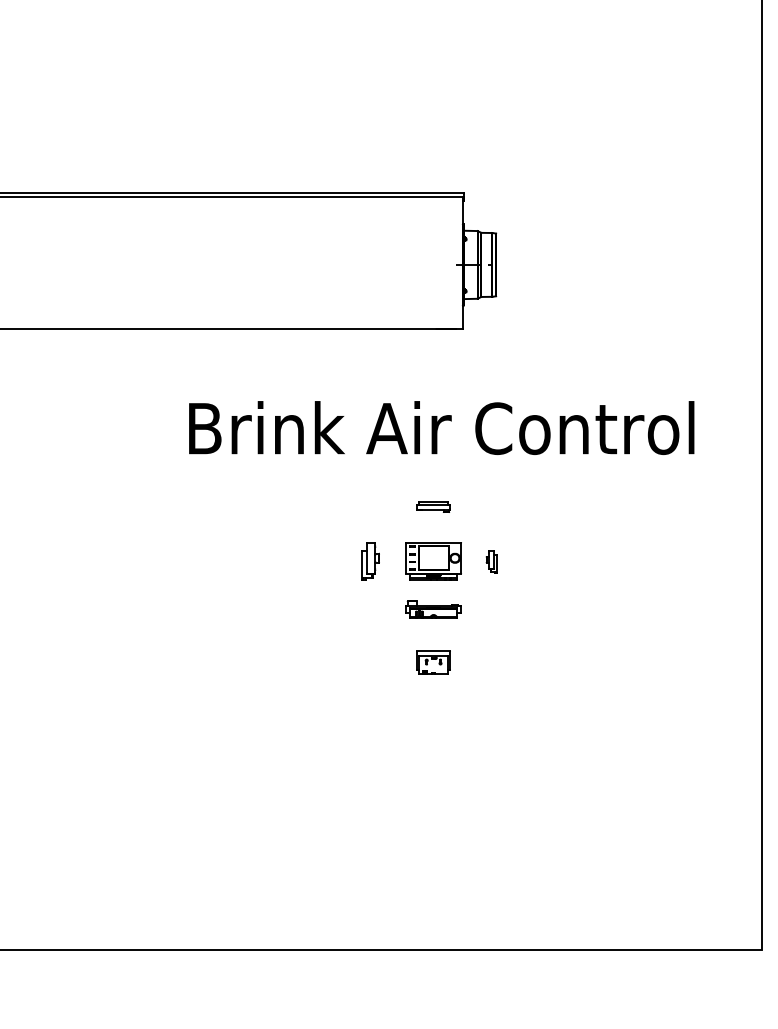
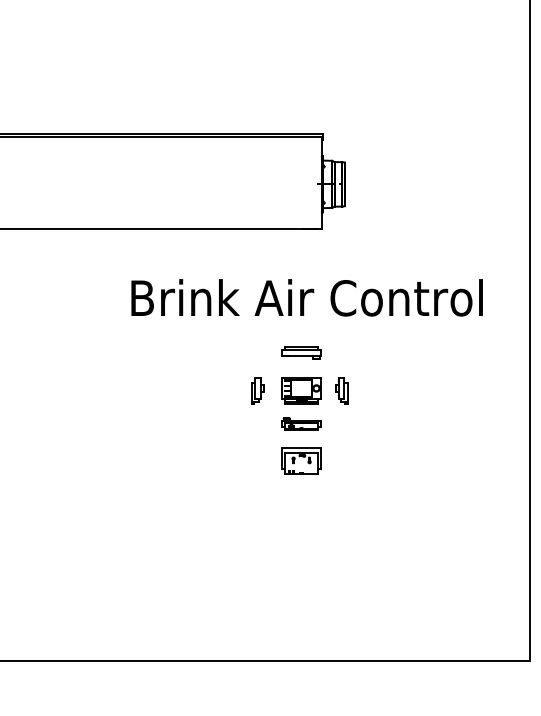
part: (433, 506) -> (301, 352), size x1.67
part: (491, 561) -> (341, 390), size x1.67
part: (433, 661) -> (301, 460), size x1.67

